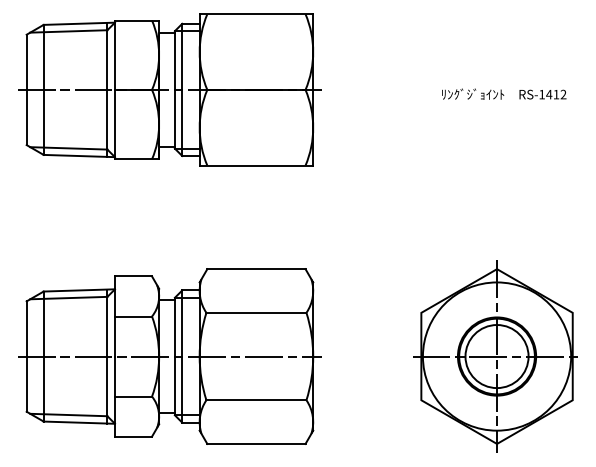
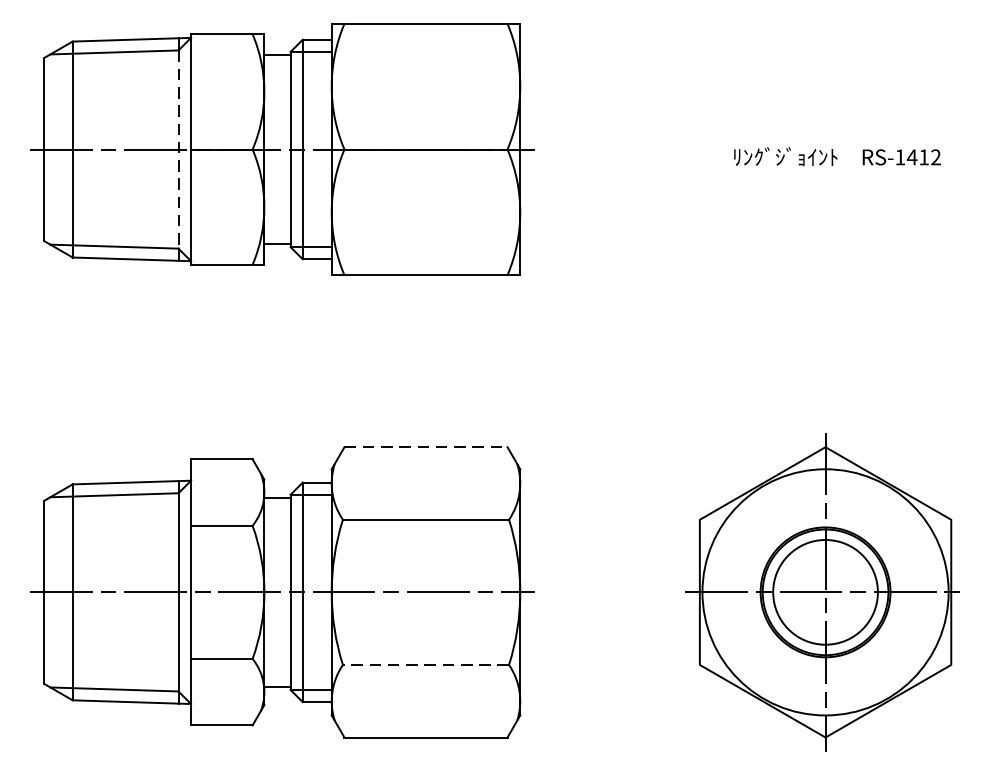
line: (107, 89) -> (178, 148), solid -> dashed
line: (256, 269) -> (426, 447), solid -> dashed
line: (255, 400) -> (424, 665), solid -> dashed

